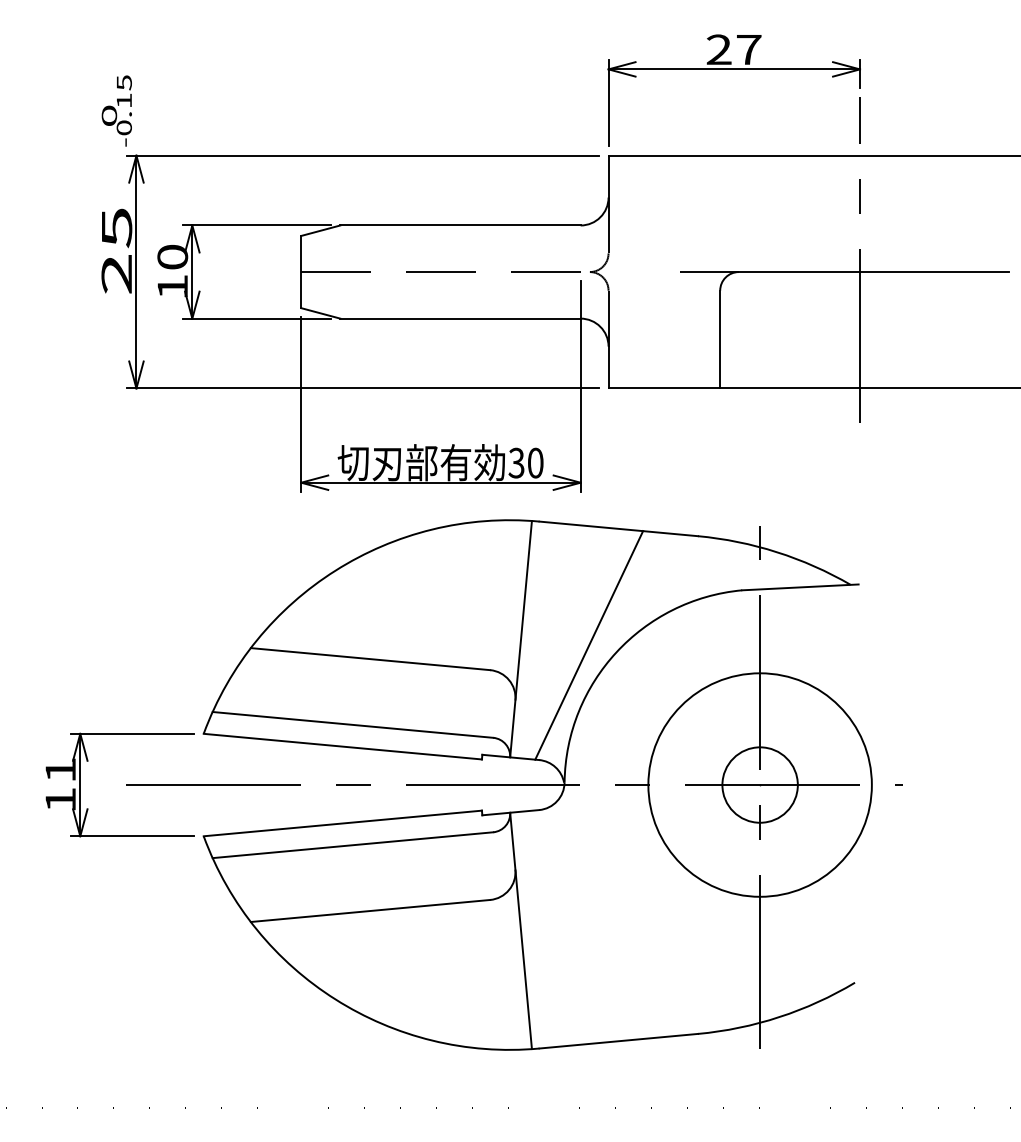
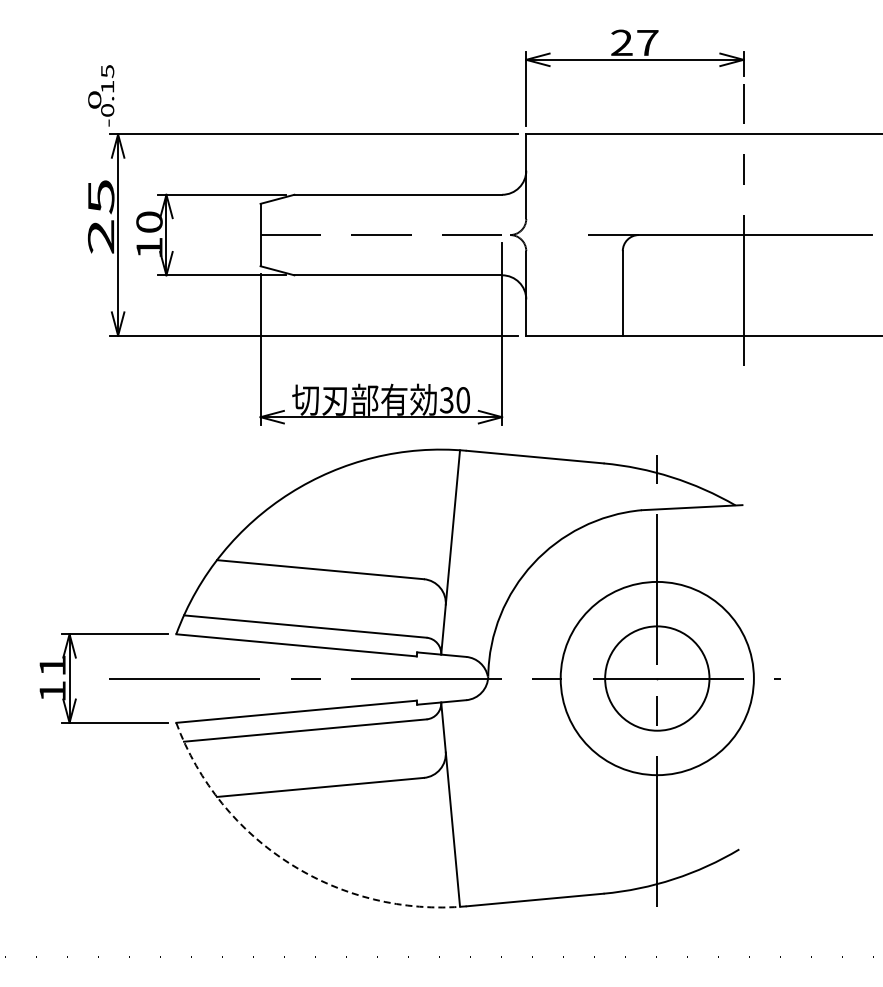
line: (589, 645) -> (509, 557), removed
circle: (759, 784) -> (656, 678), size x1.6
arc: (335, 998) -> (290, 863), solid -> dashed

